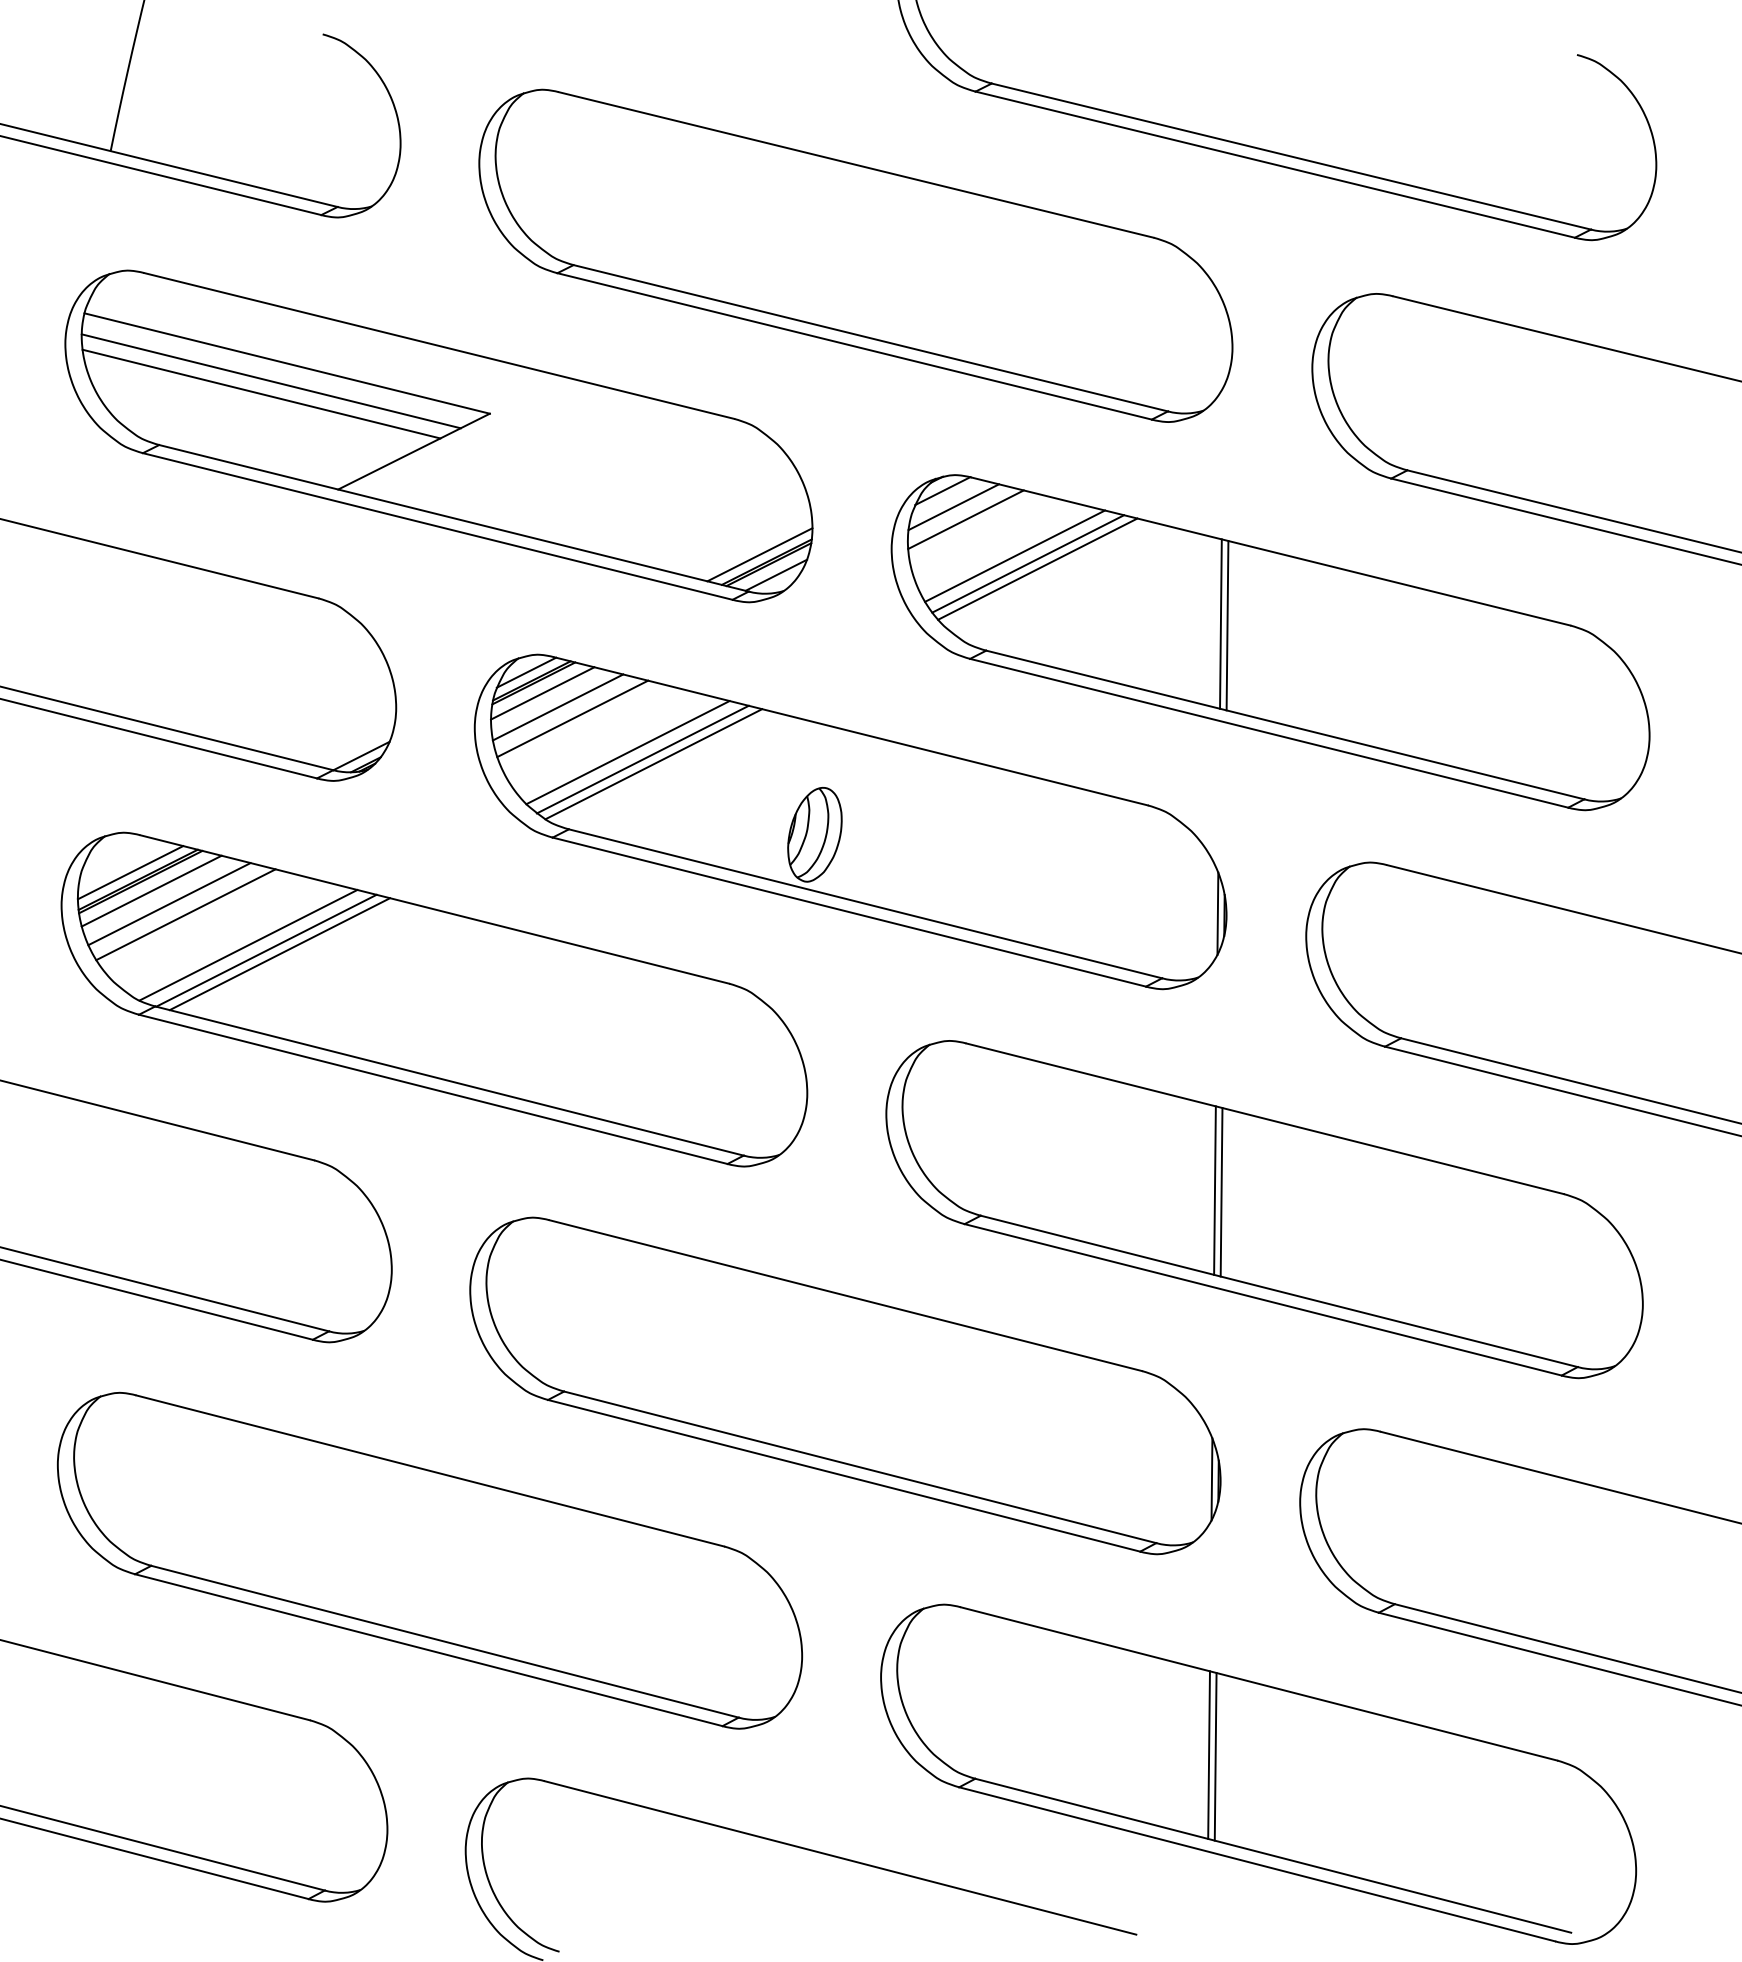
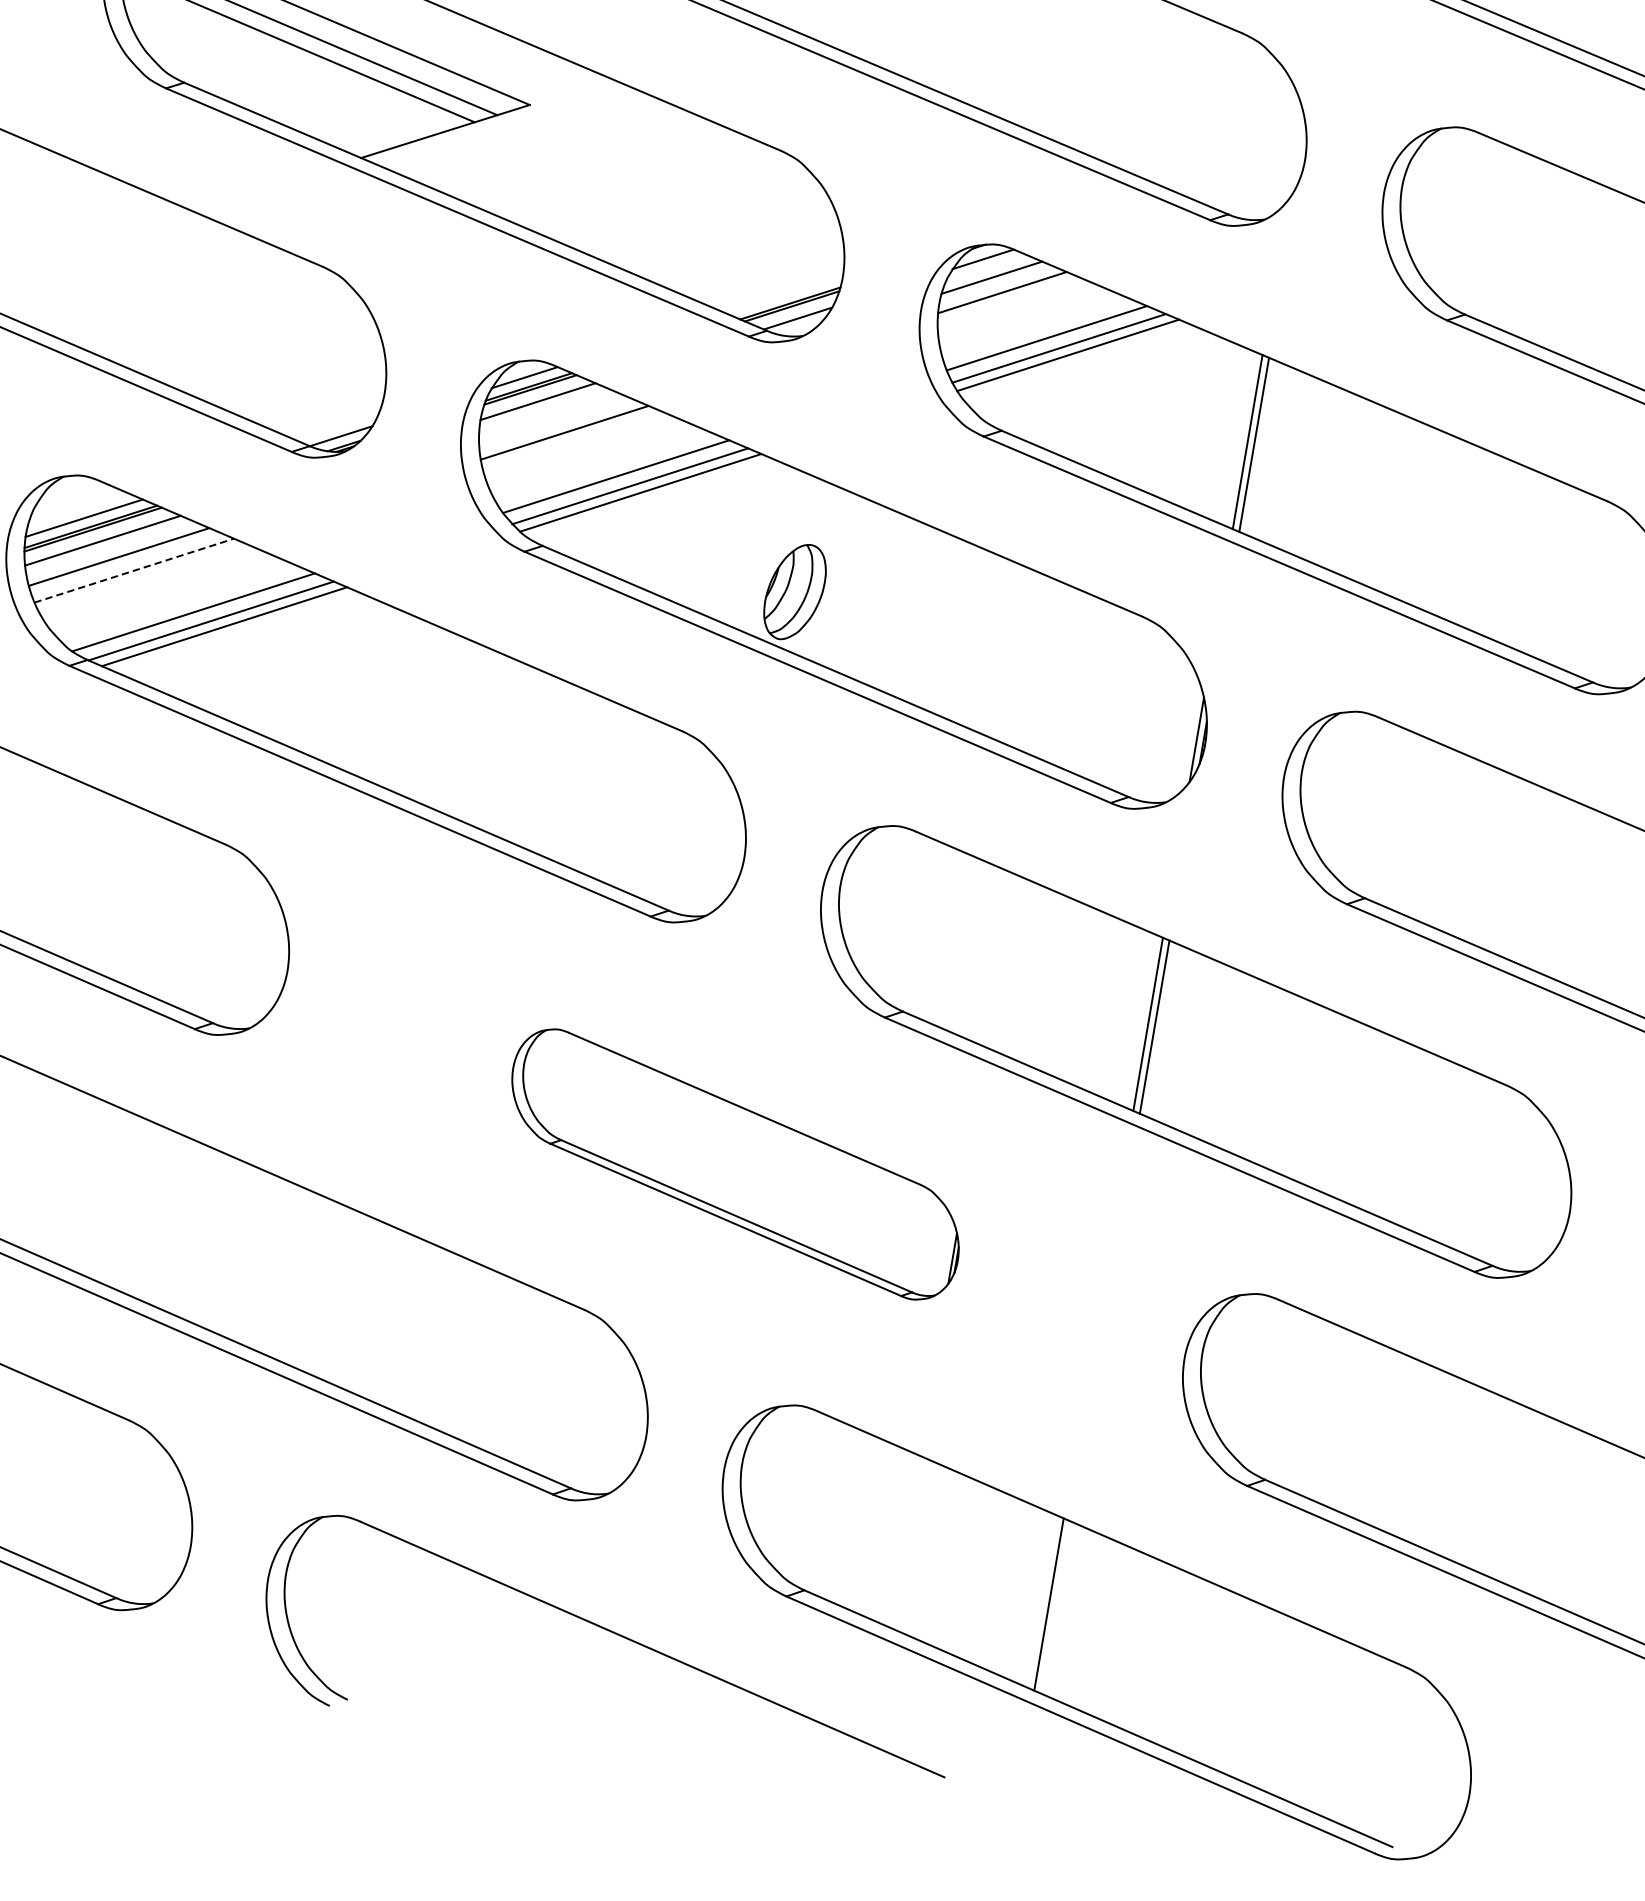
line: (759, 554) -> (784, 294), removed
line: (557, 707) -> (550, 418), removed
line: (186, 914) -> (134, 570), solid -> dashed
part: (845, 1385) -> (735, 1164), size x0.6
line: (1215, 1756) -> (1055, 1607), removed

